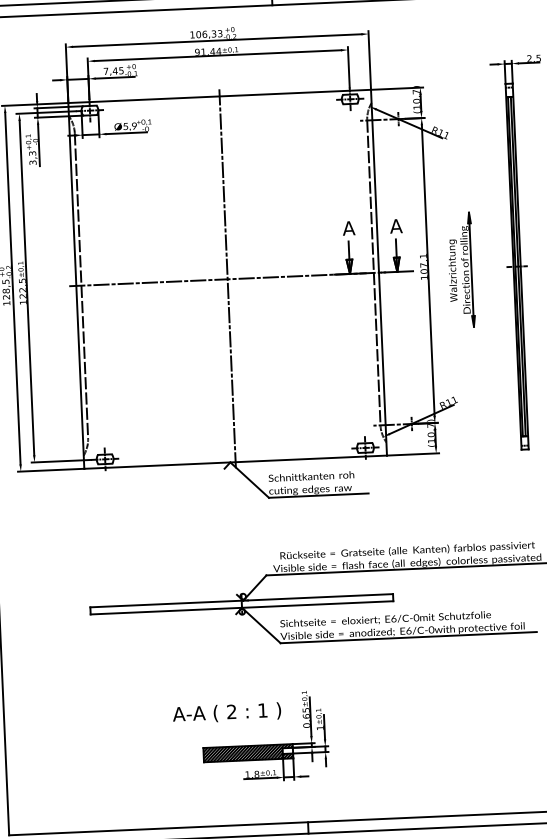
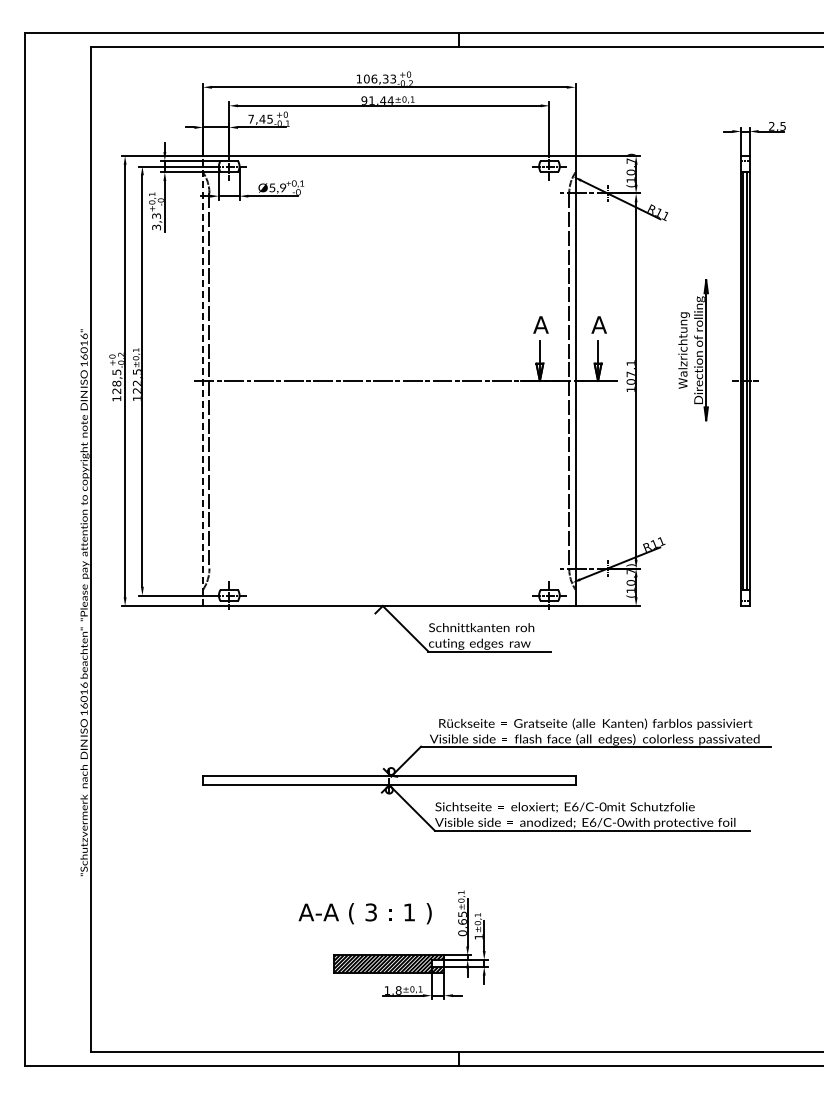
part: (461, 270) -> (693, 350), moved
line: (227, 278) -> (389, 380), removed
line: (76, 286) -> (203, 381), solid -> dashed
text: (231, 711) -> (370, 912), 2 -> 3

